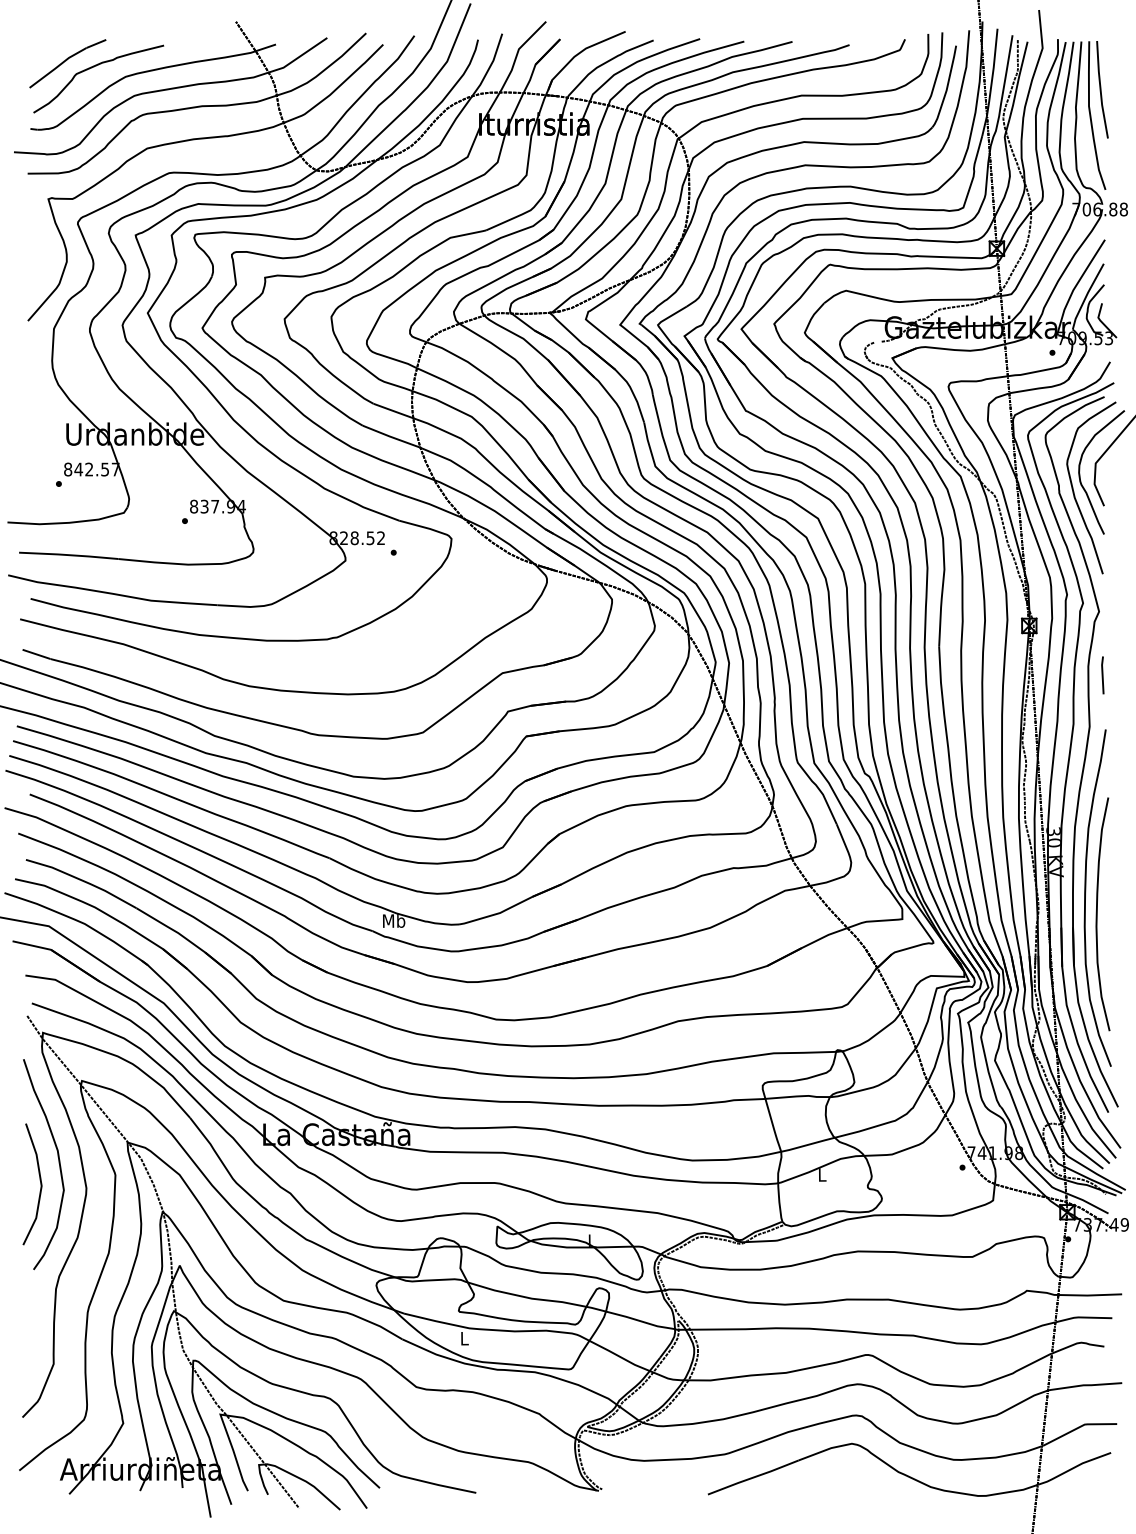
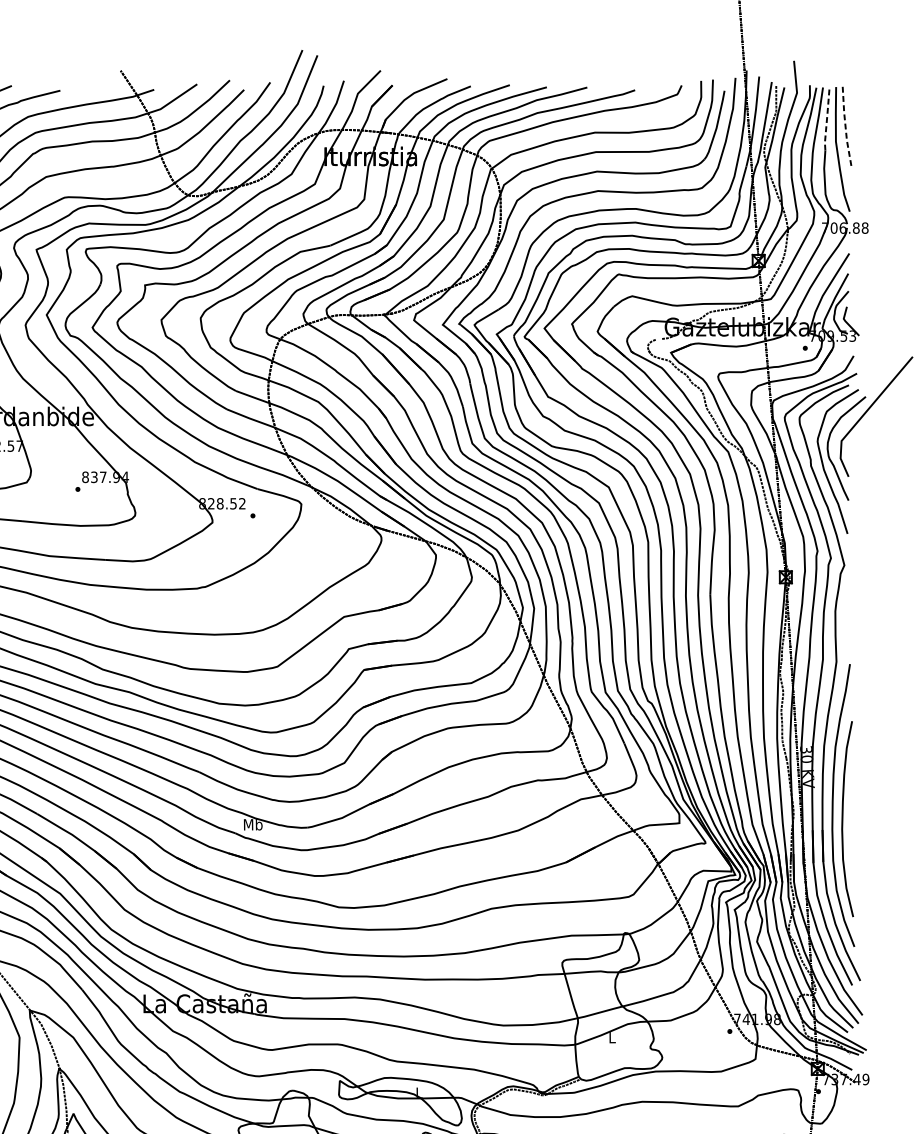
line: (1078, 78) -> (827, 118), solid -> dashed
line: (1100, 90) -> (845, 128), solid -> dashed
line: (1102, 675) -> (847, 618), removed

